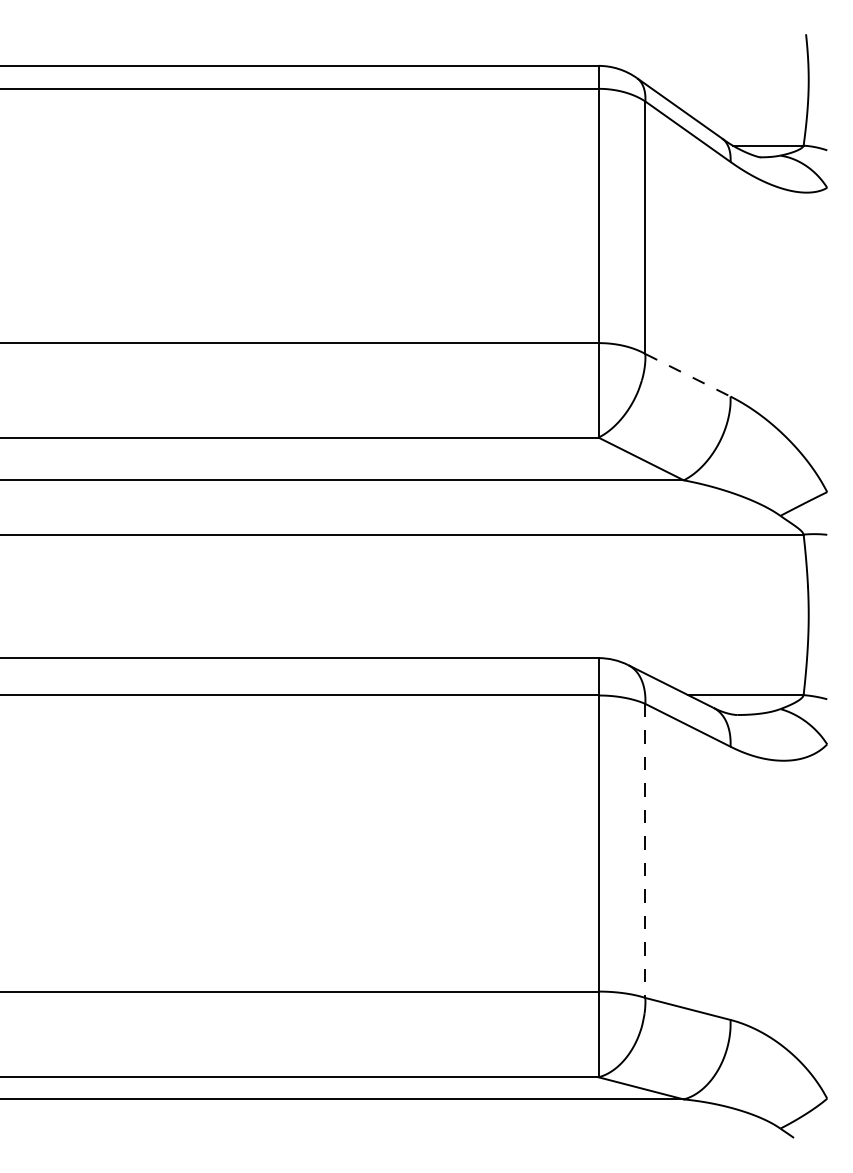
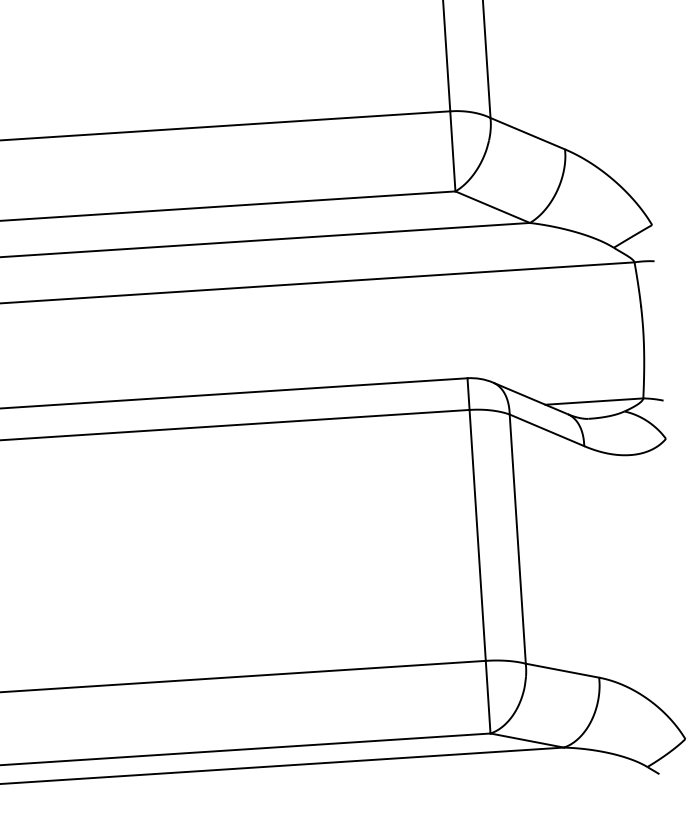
line: (687, 375) -> (527, 133), dashed -> solid
line: (645, 851) -> (517, 539), dashed -> solid

